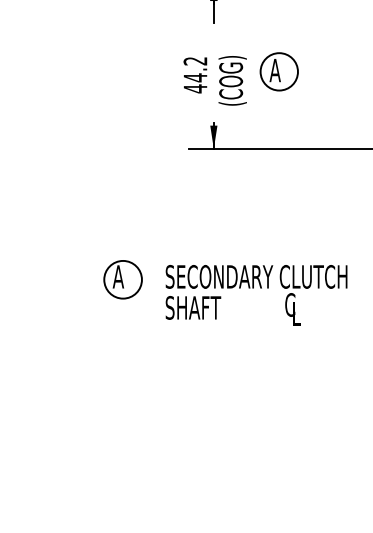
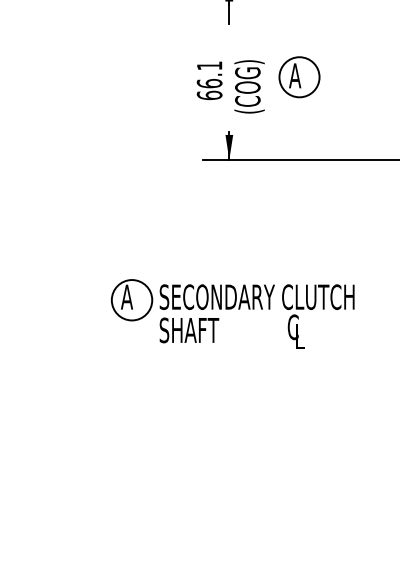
text: (195, 74) -> (209, 80), 44.2 -> 66.1
text: (255, 294) -> (256, 316), moved

